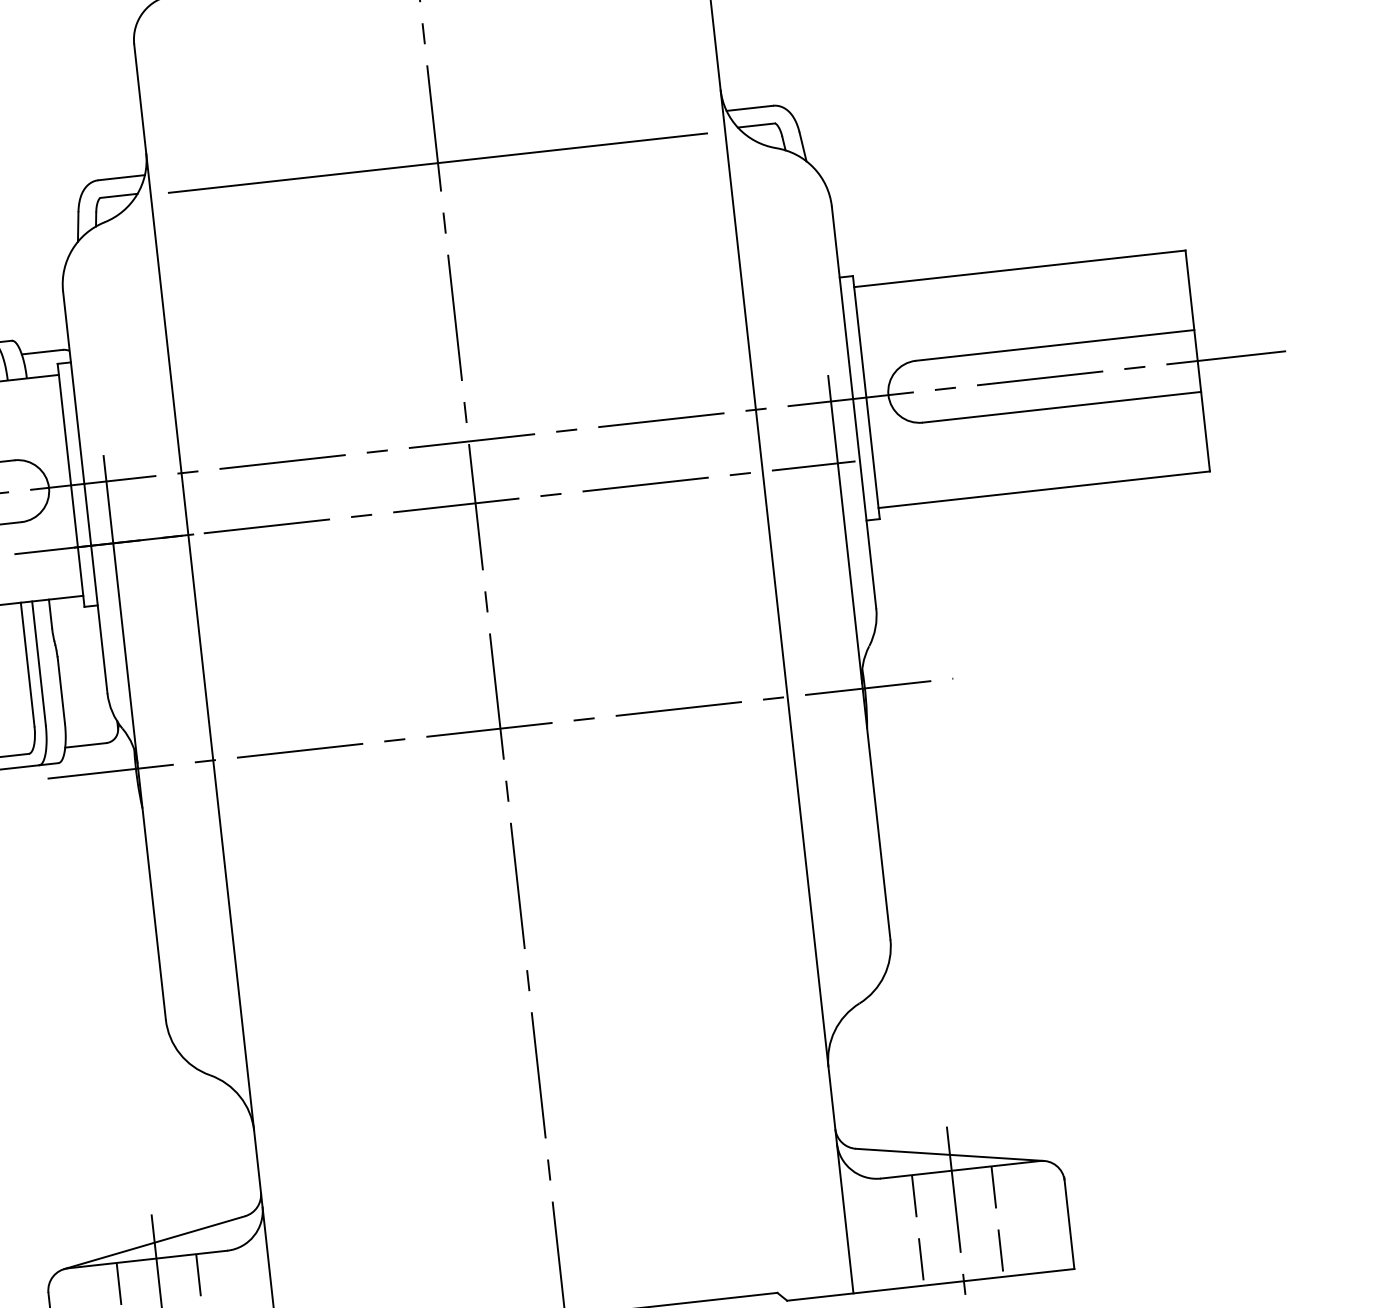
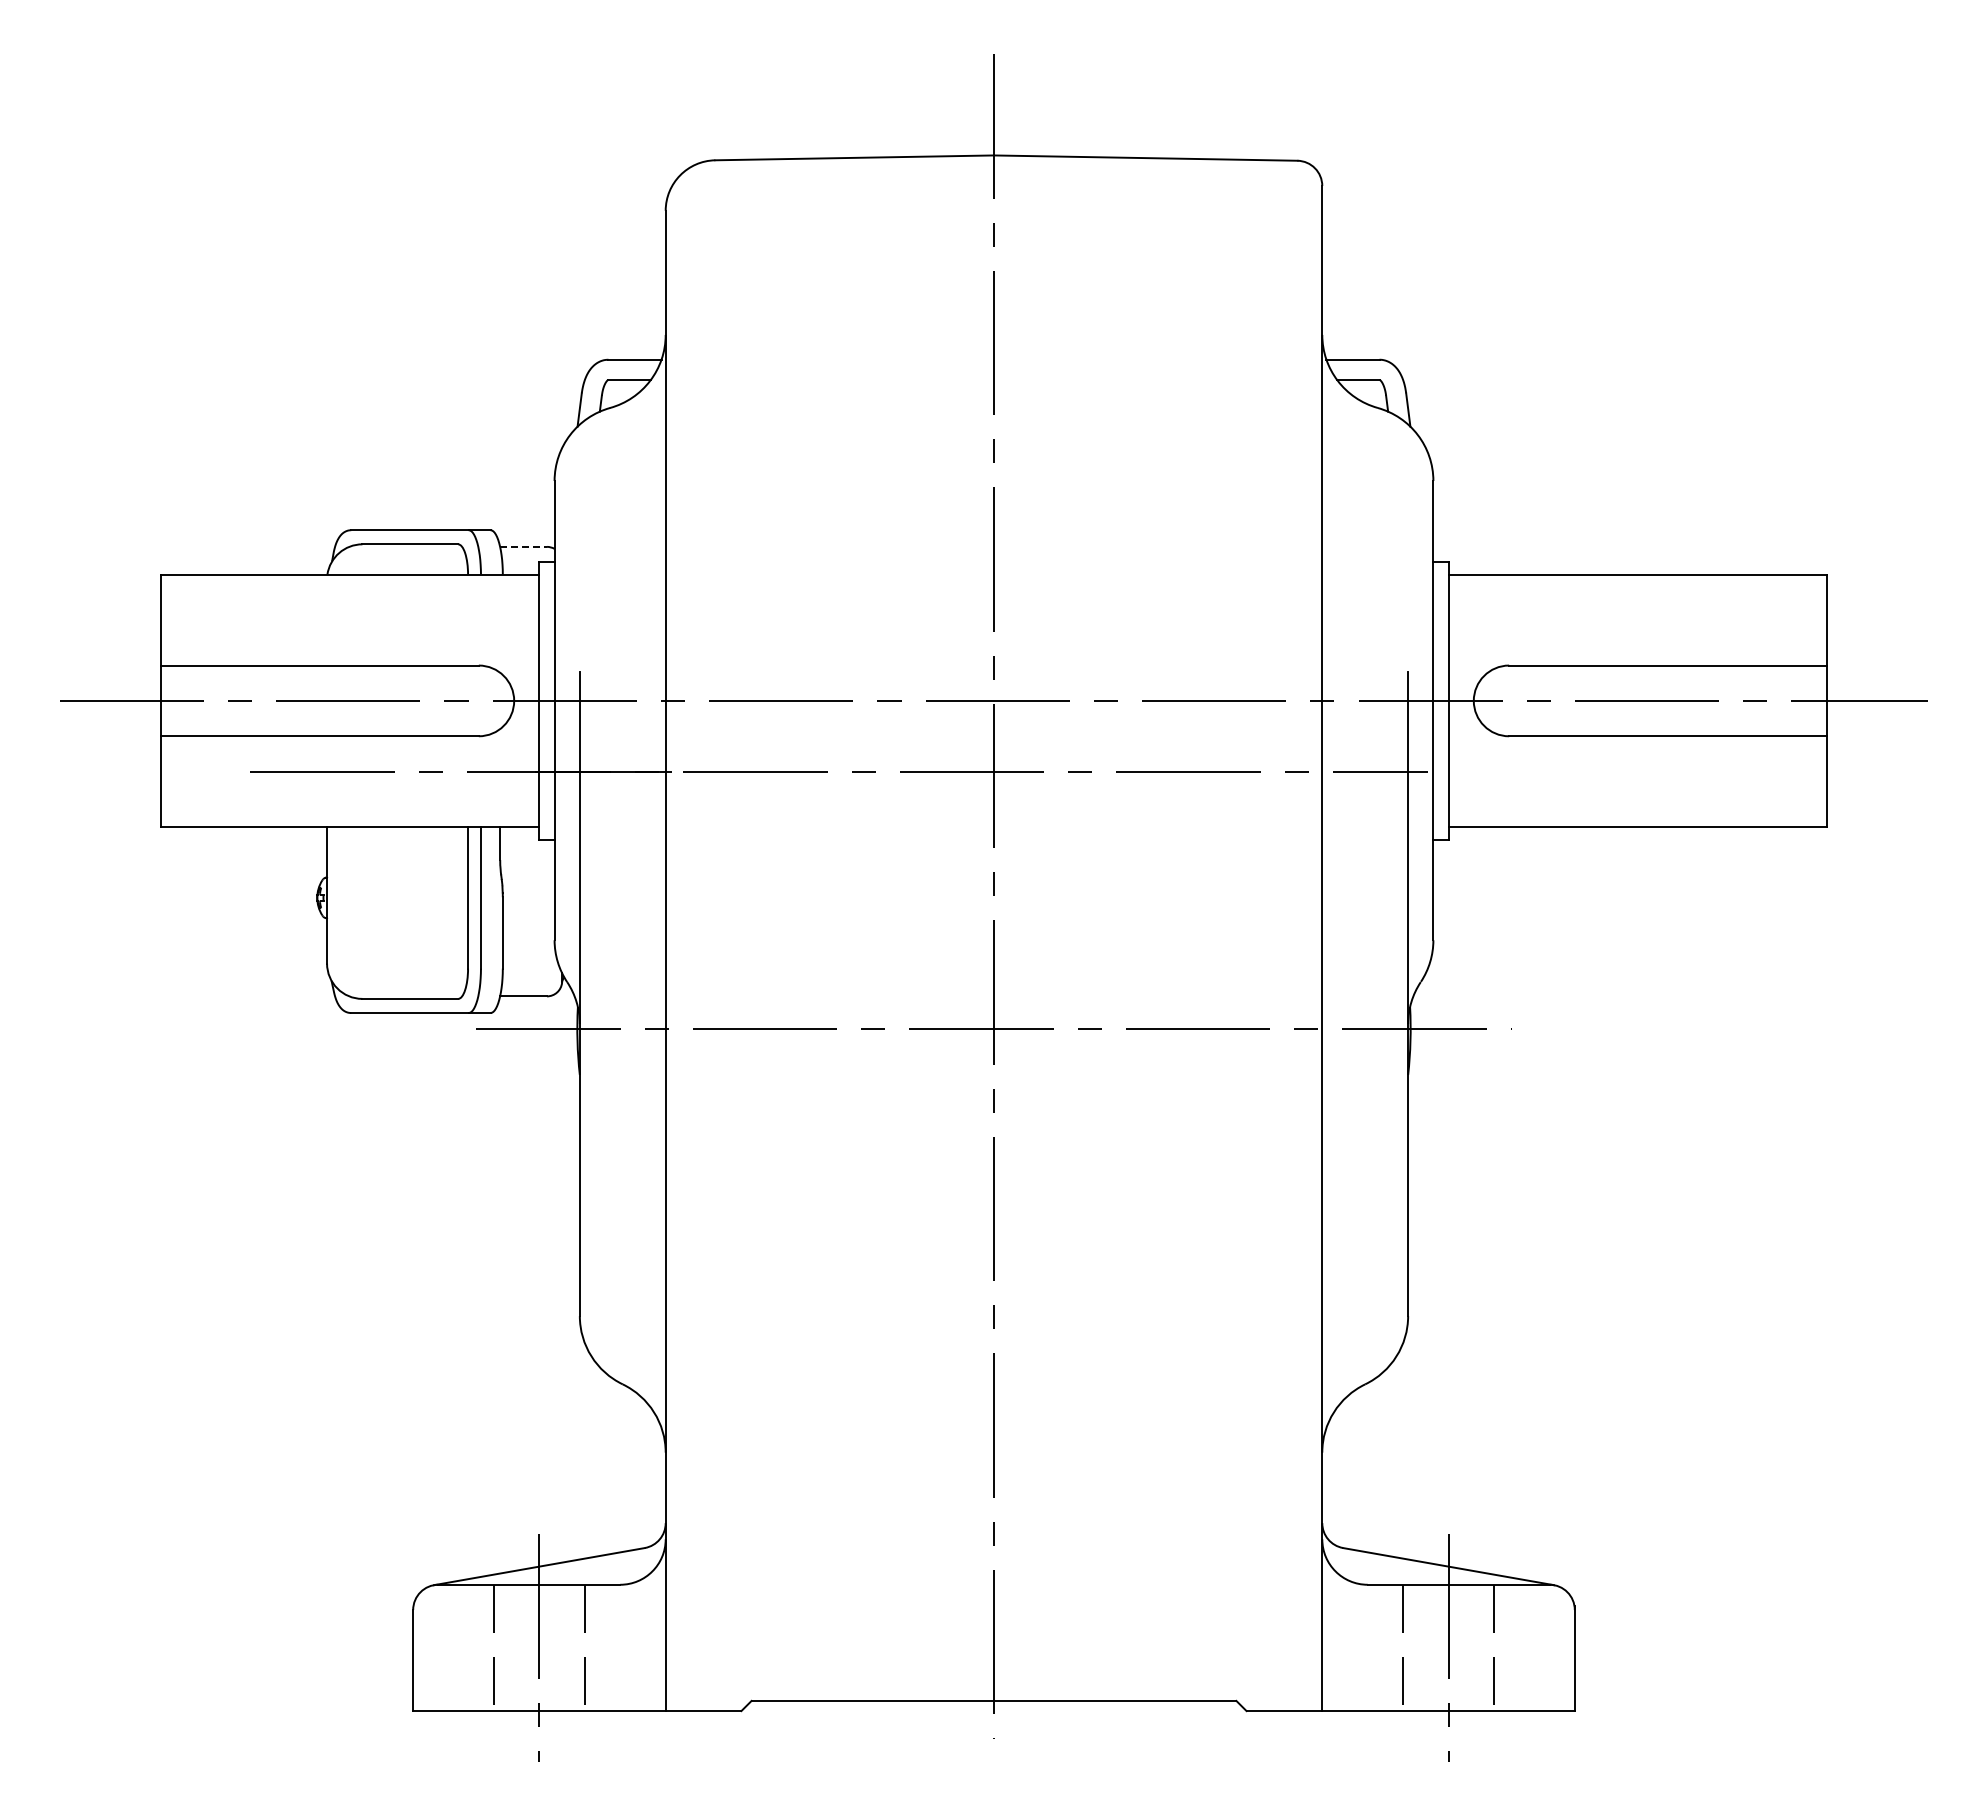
line: (437, 162) -> (993, 382), removed
line: (43, 351) -> (524, 546), solid -> dashed

